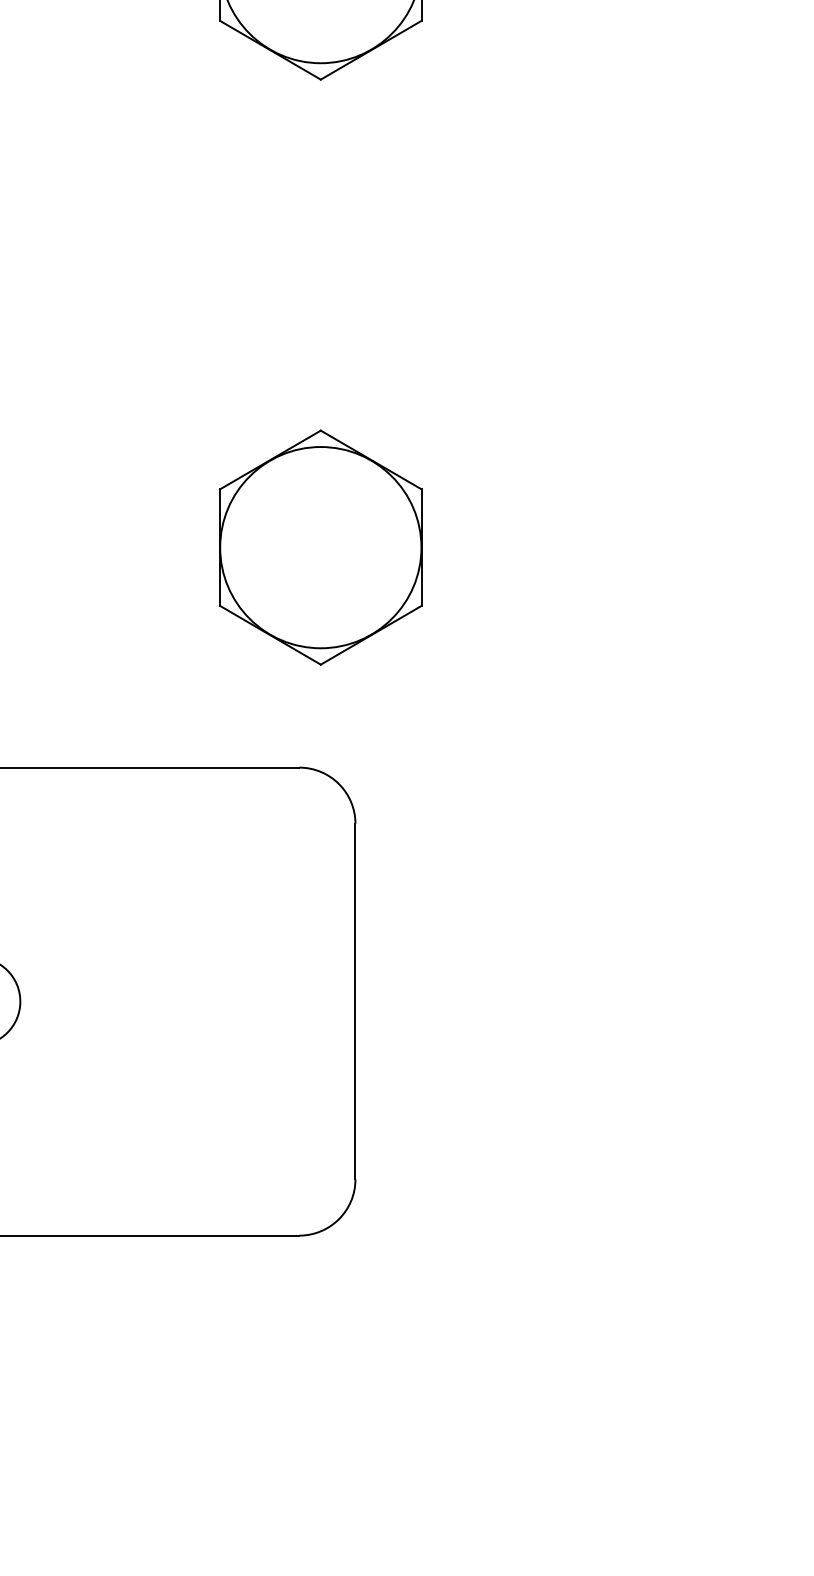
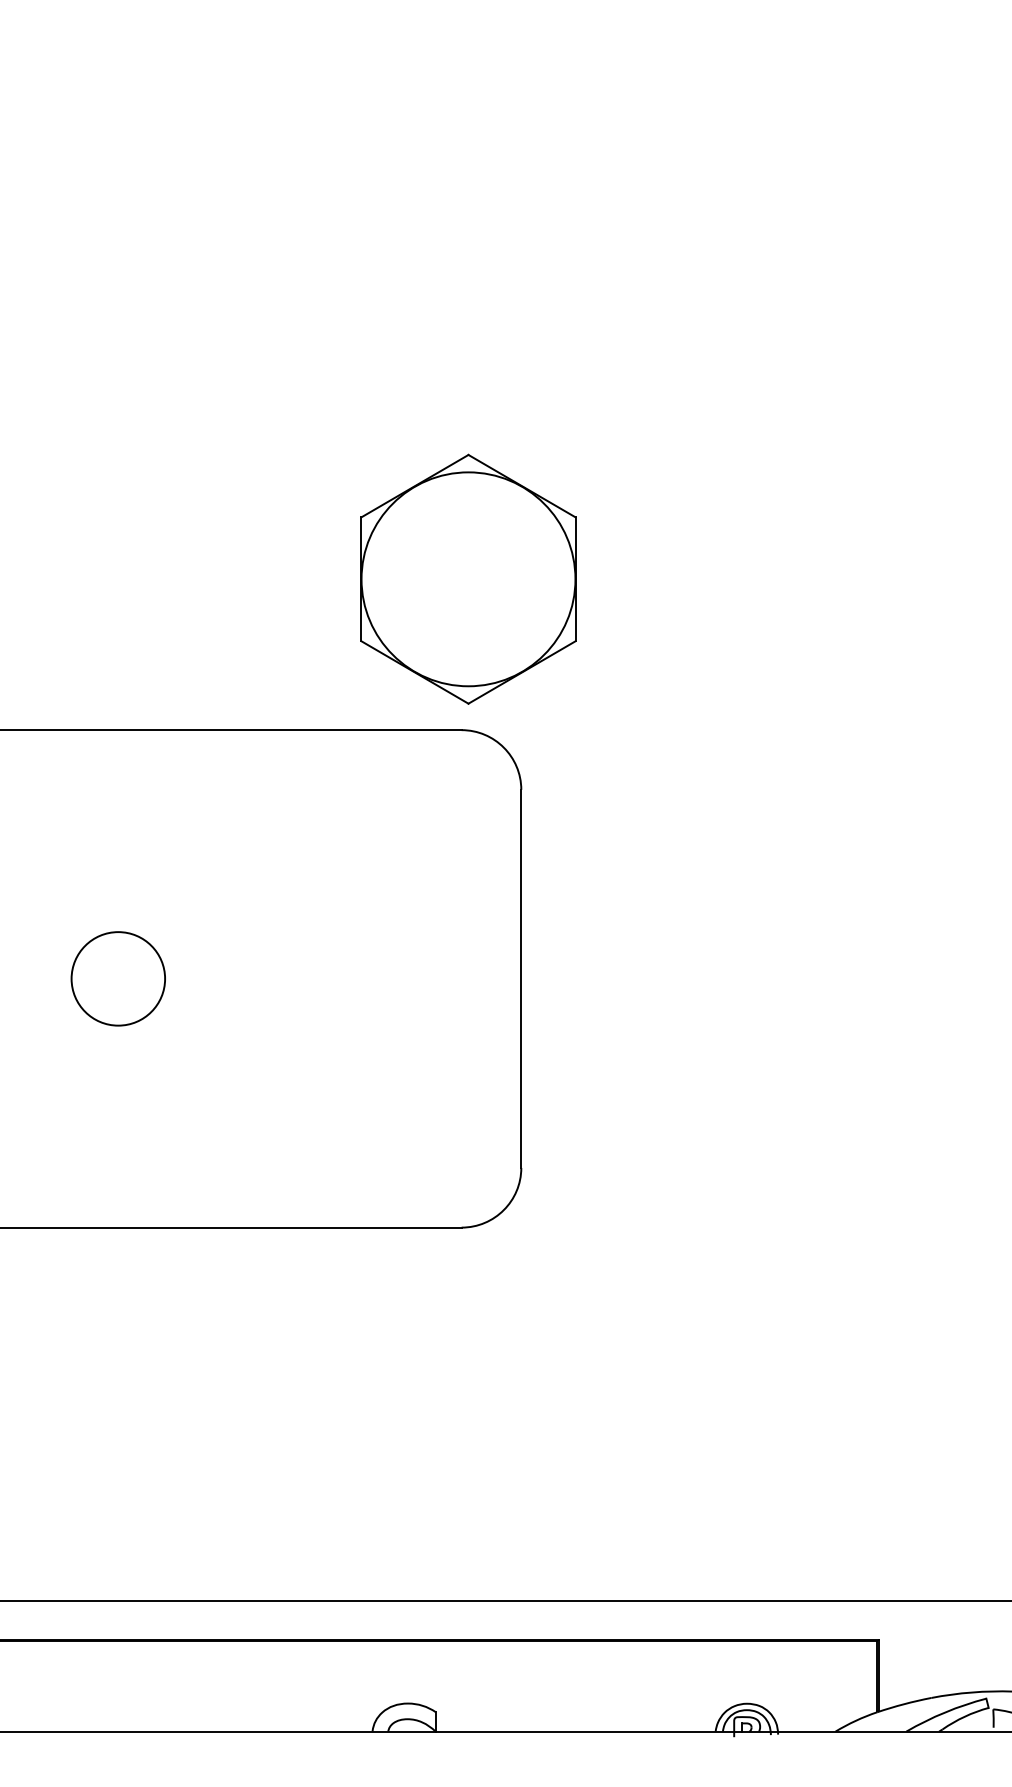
part: (320, 546) -> (468, 578), moved

